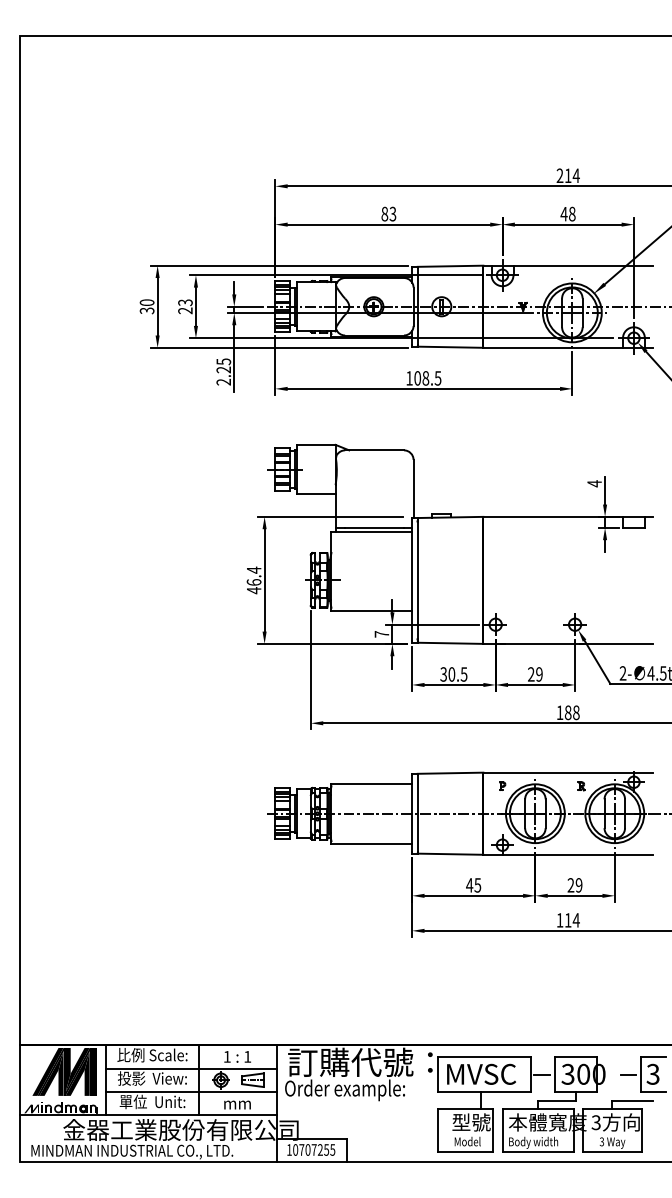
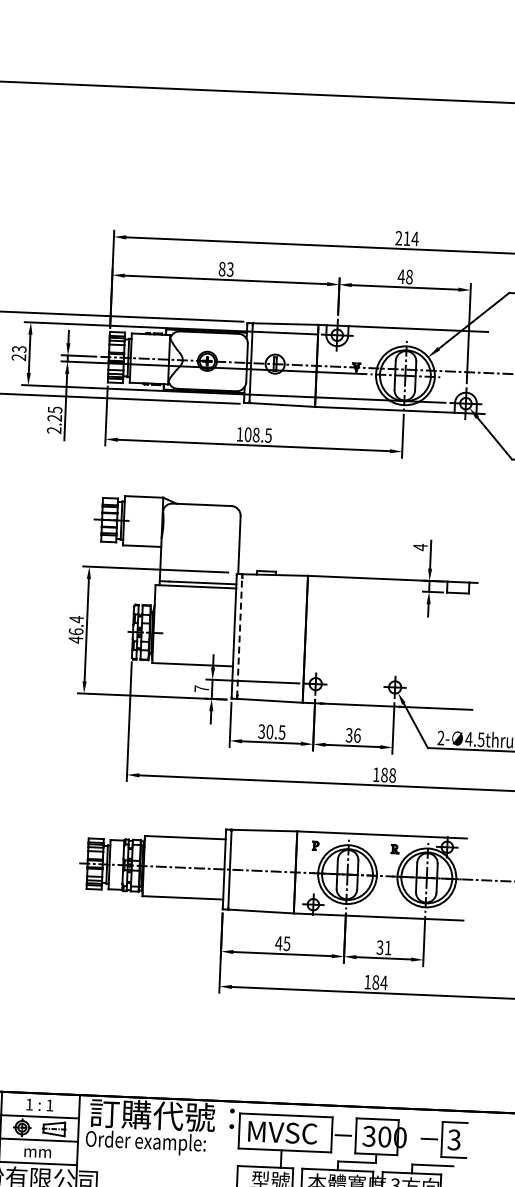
line: (417, 579) -> (239, 635), solid -> dashed
text: (534, 674) -> (352, 735), 29 -> 36
text: (574, 885) -> (383, 947), 29 -> 31
text: (567, 920) -> (375, 982), 114 -> 184

